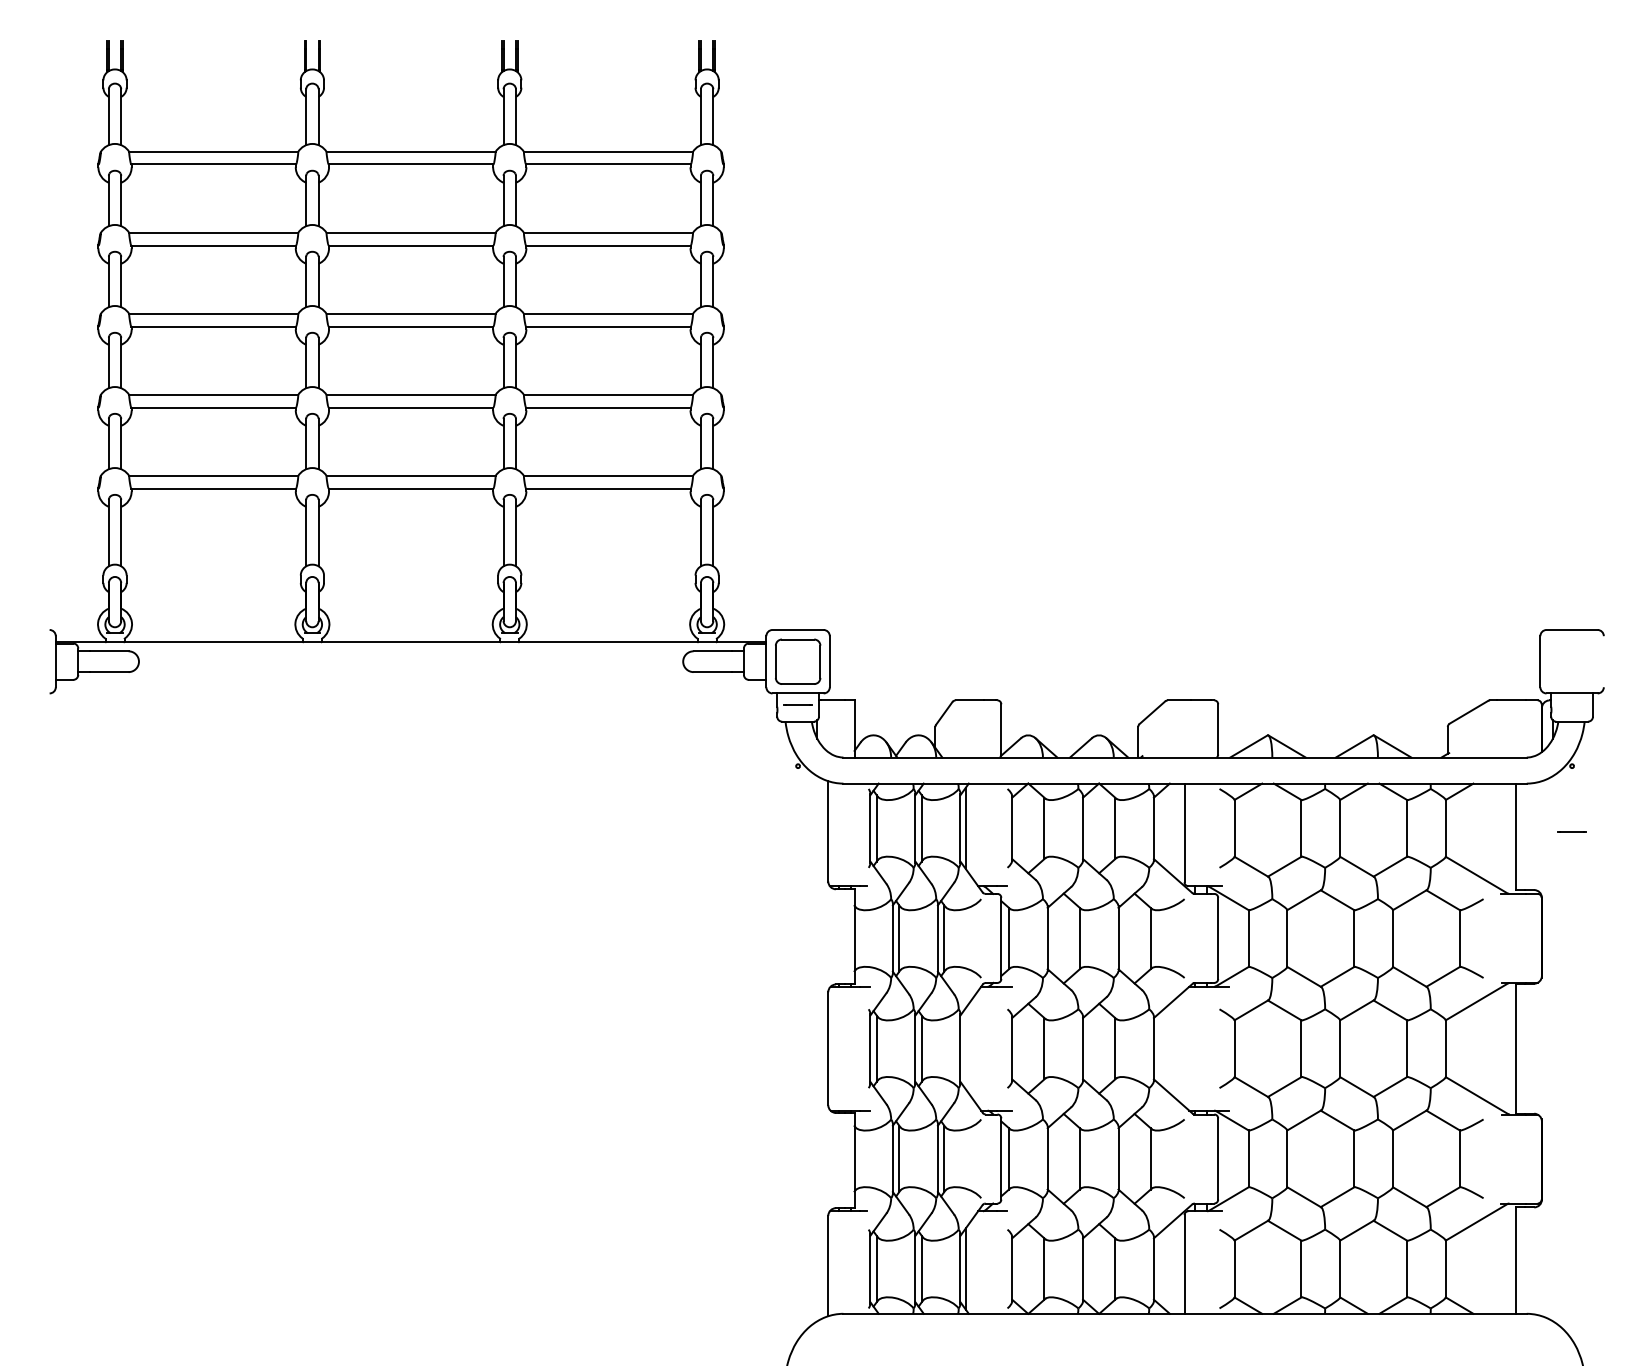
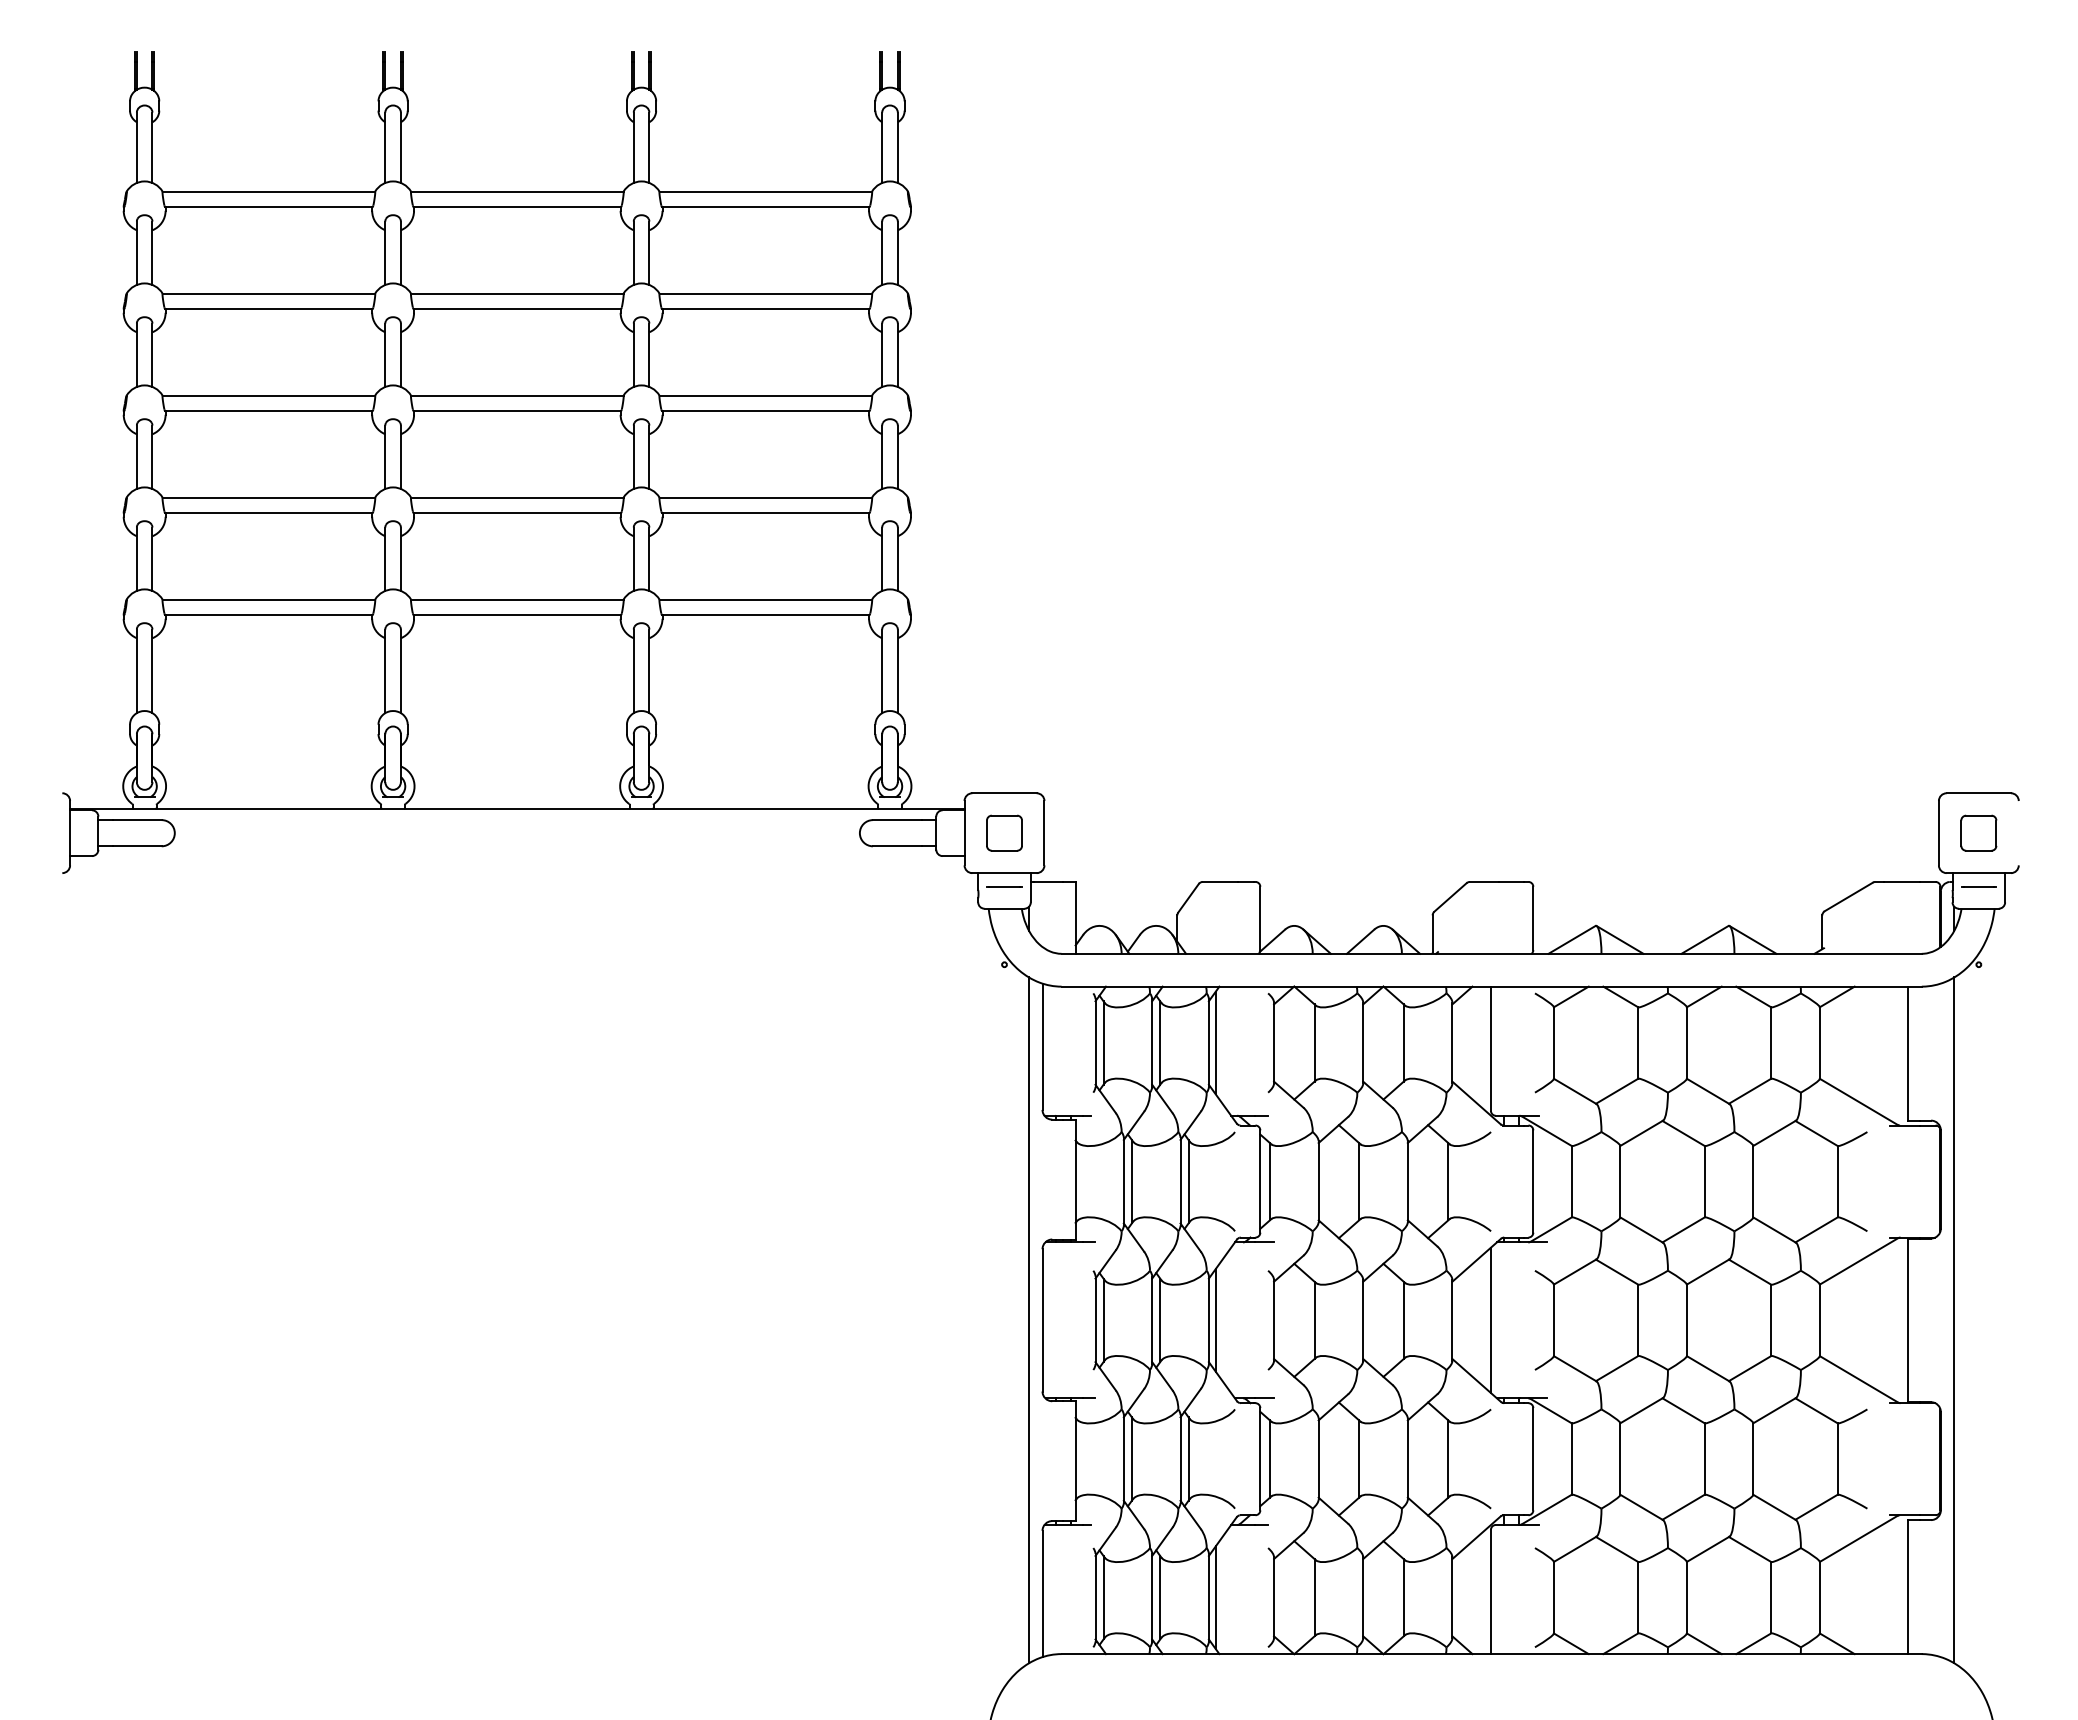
part: (798, 661) -> (1004, 832), size x0.62
part: (1571, 661) -> (1978, 832), added
line: (1571, 831) -> (1978, 886), moved
line: (817, 1048) -> (1028, 1320), added
line: (965, 1048) -> (1215, 1320), added
line: (1184, 1048) -> (1490, 1320), added
line: (1552, 1048) -> (1954, 1320), added

